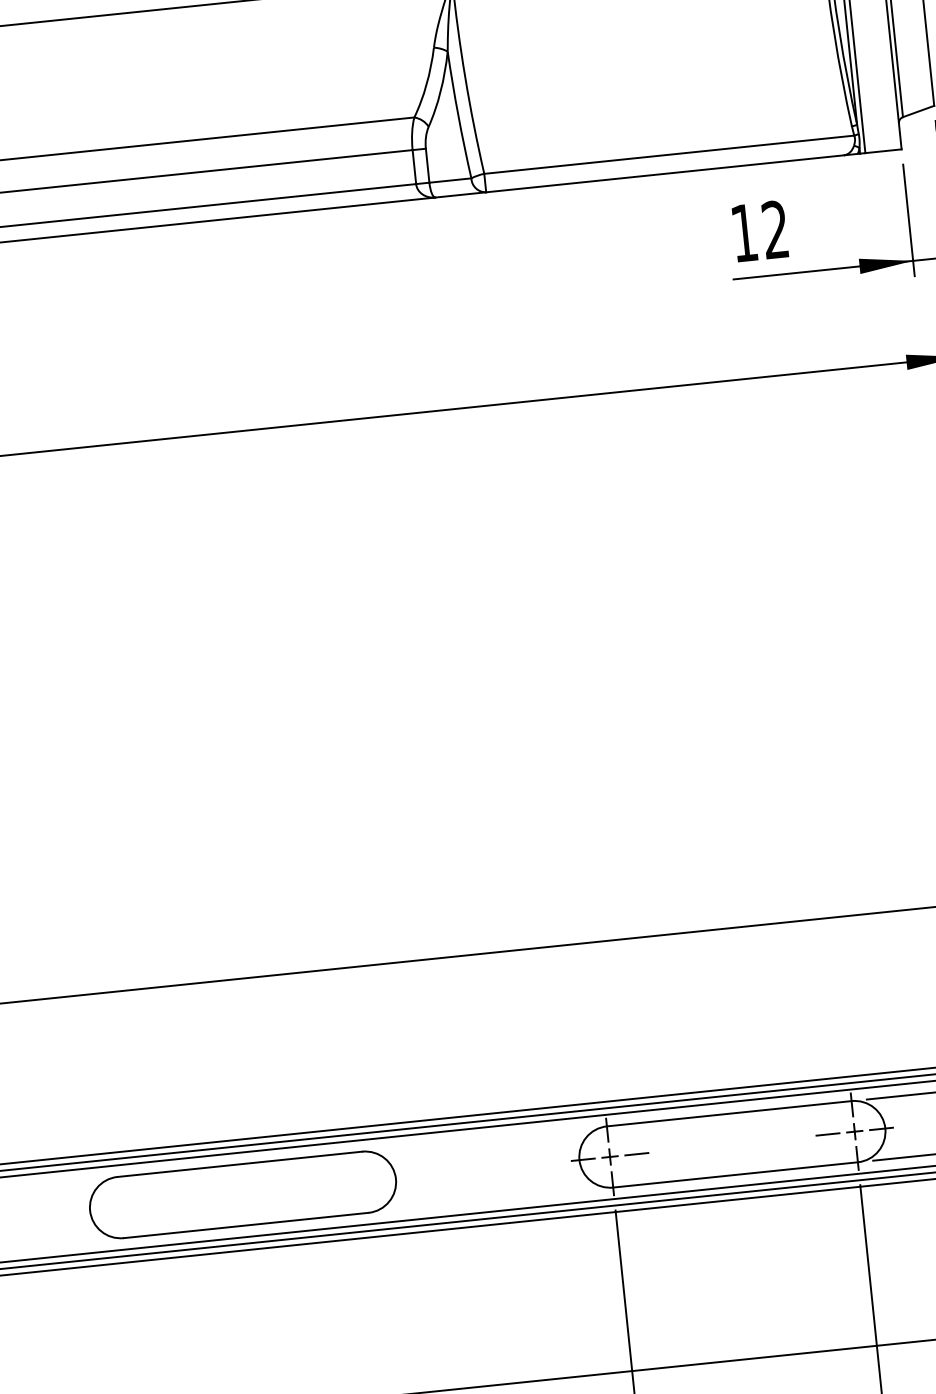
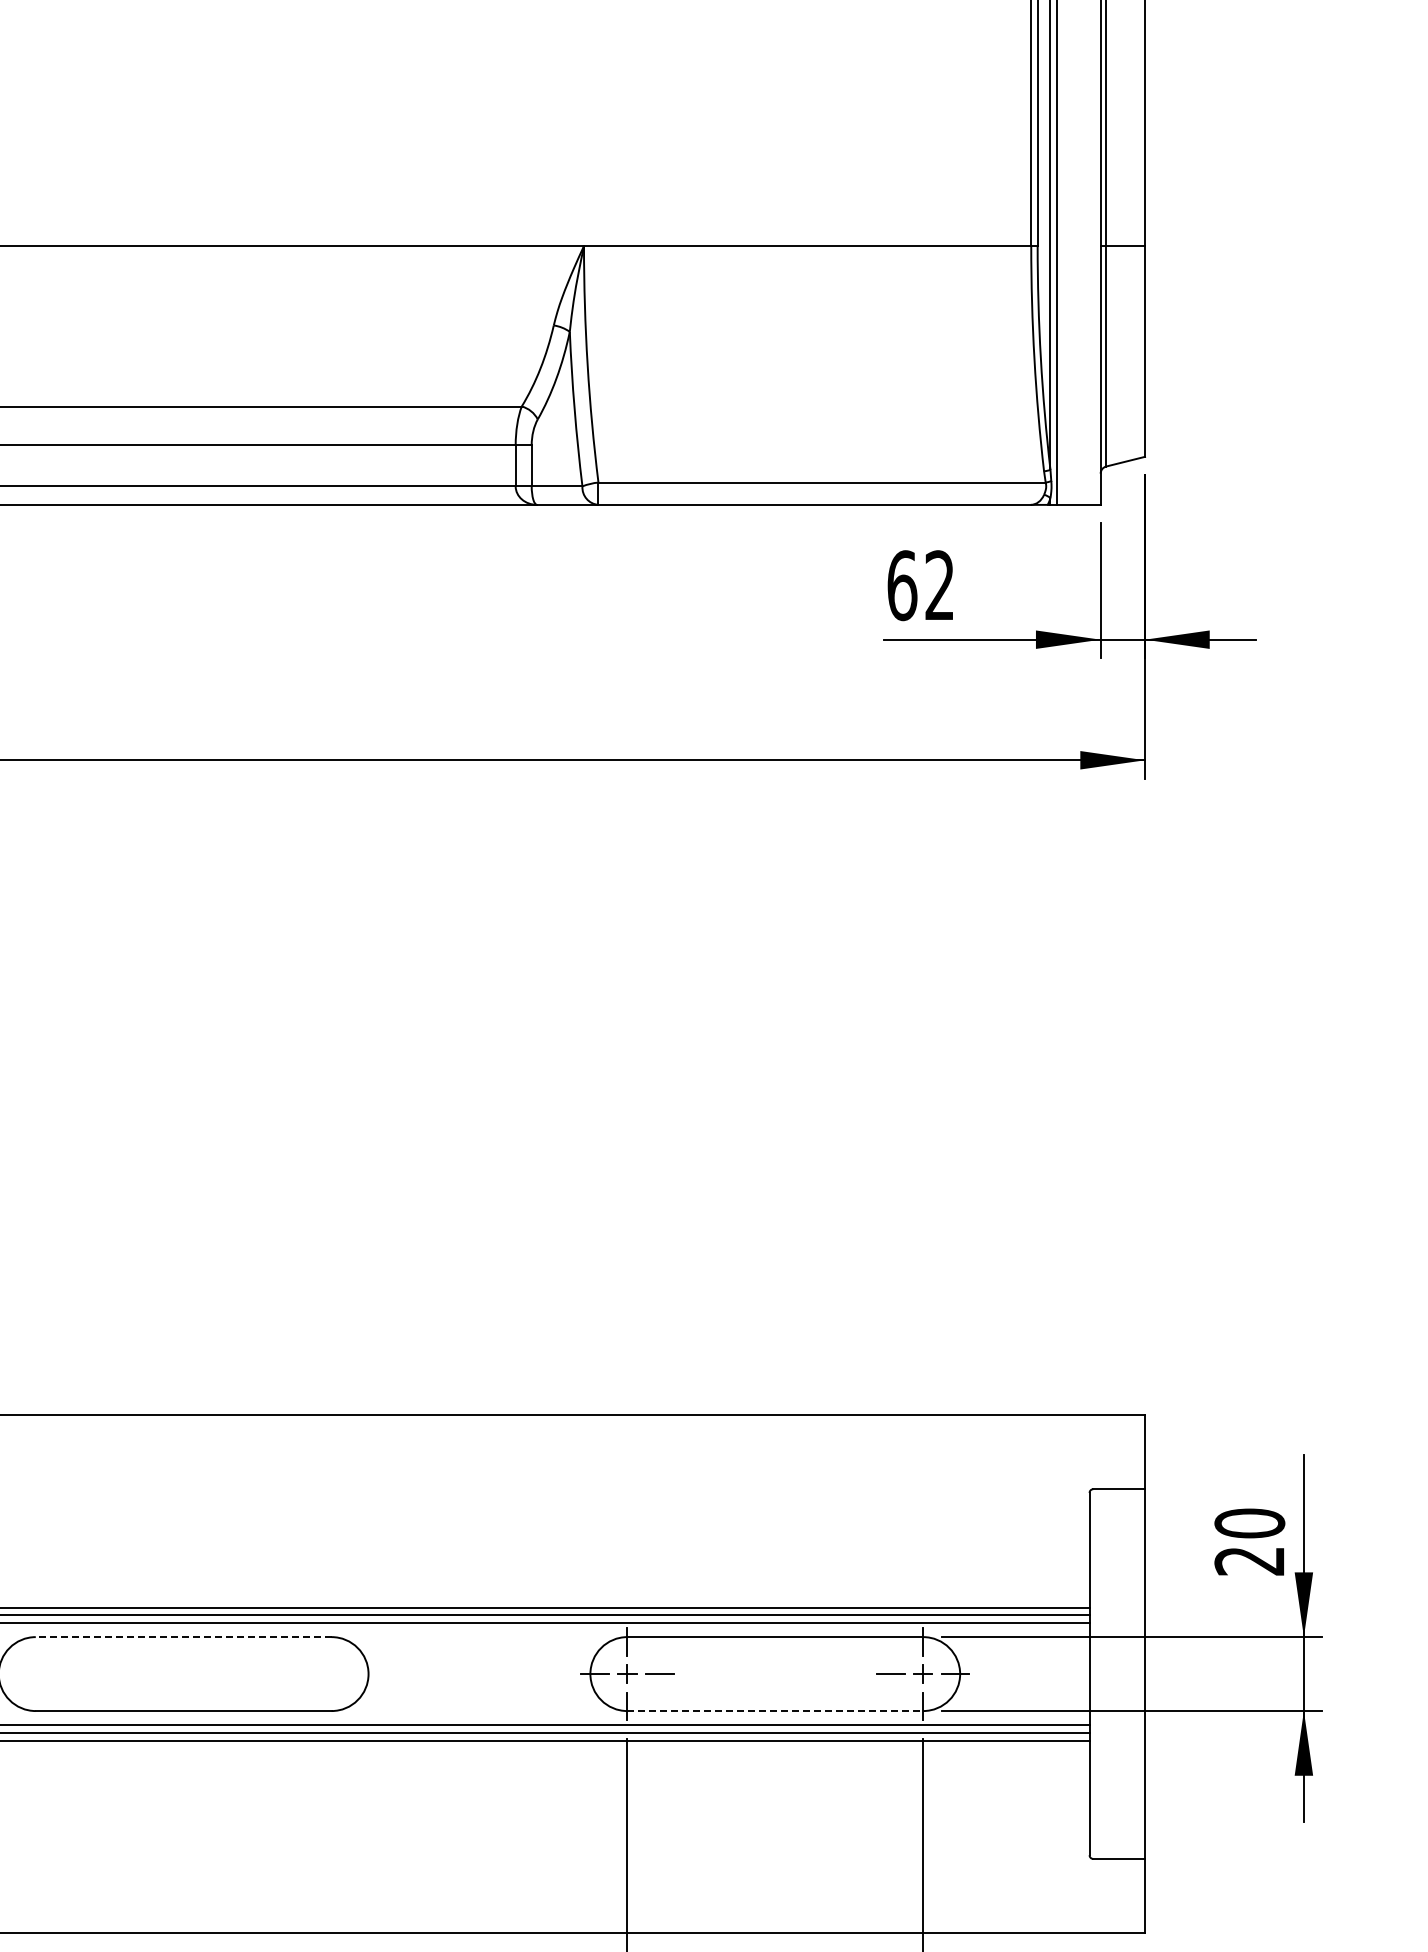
text: (744, 232) -> (902, 585), 12 -> 62
line: (239, 1164) -> (183, 1637), solid -> dashed
line: (735, 1175) -> (775, 1711), solid -> dashed

